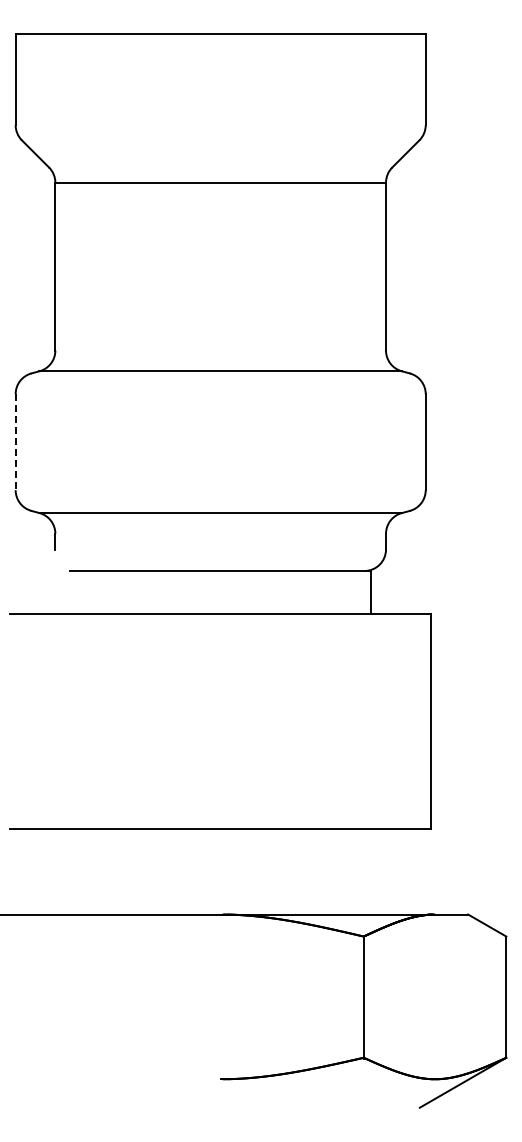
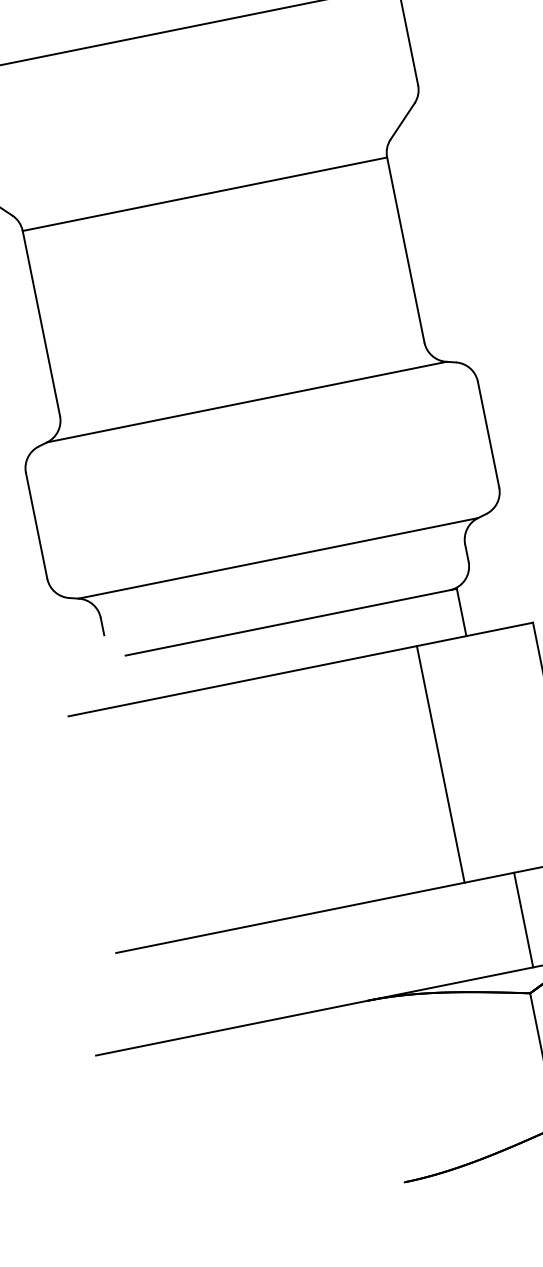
line: (15, 442) -> (36, 526), dashed -> solid
line: (326, 720) -> (441, 763), added
line: (370, 871) -> (523, 920), added

